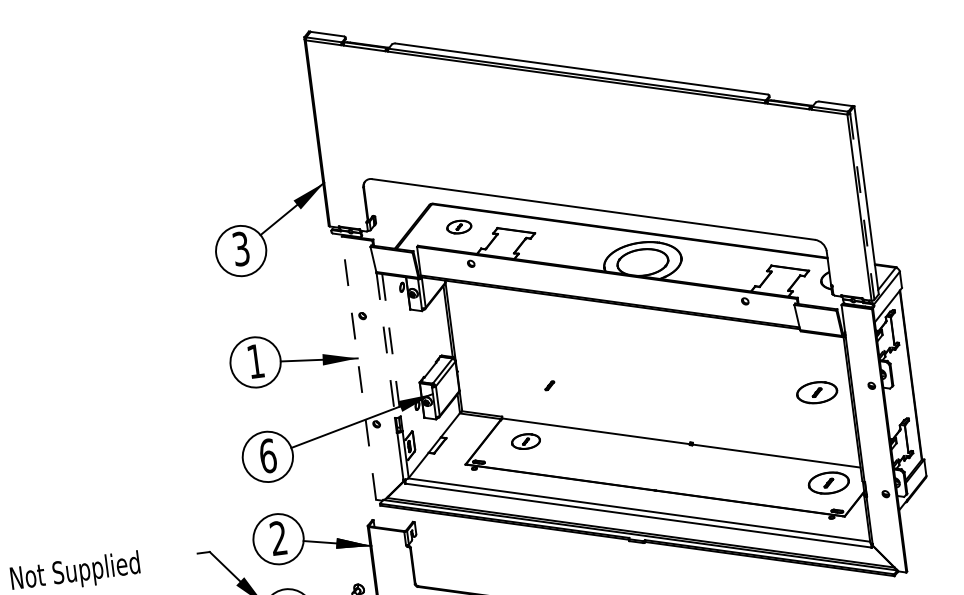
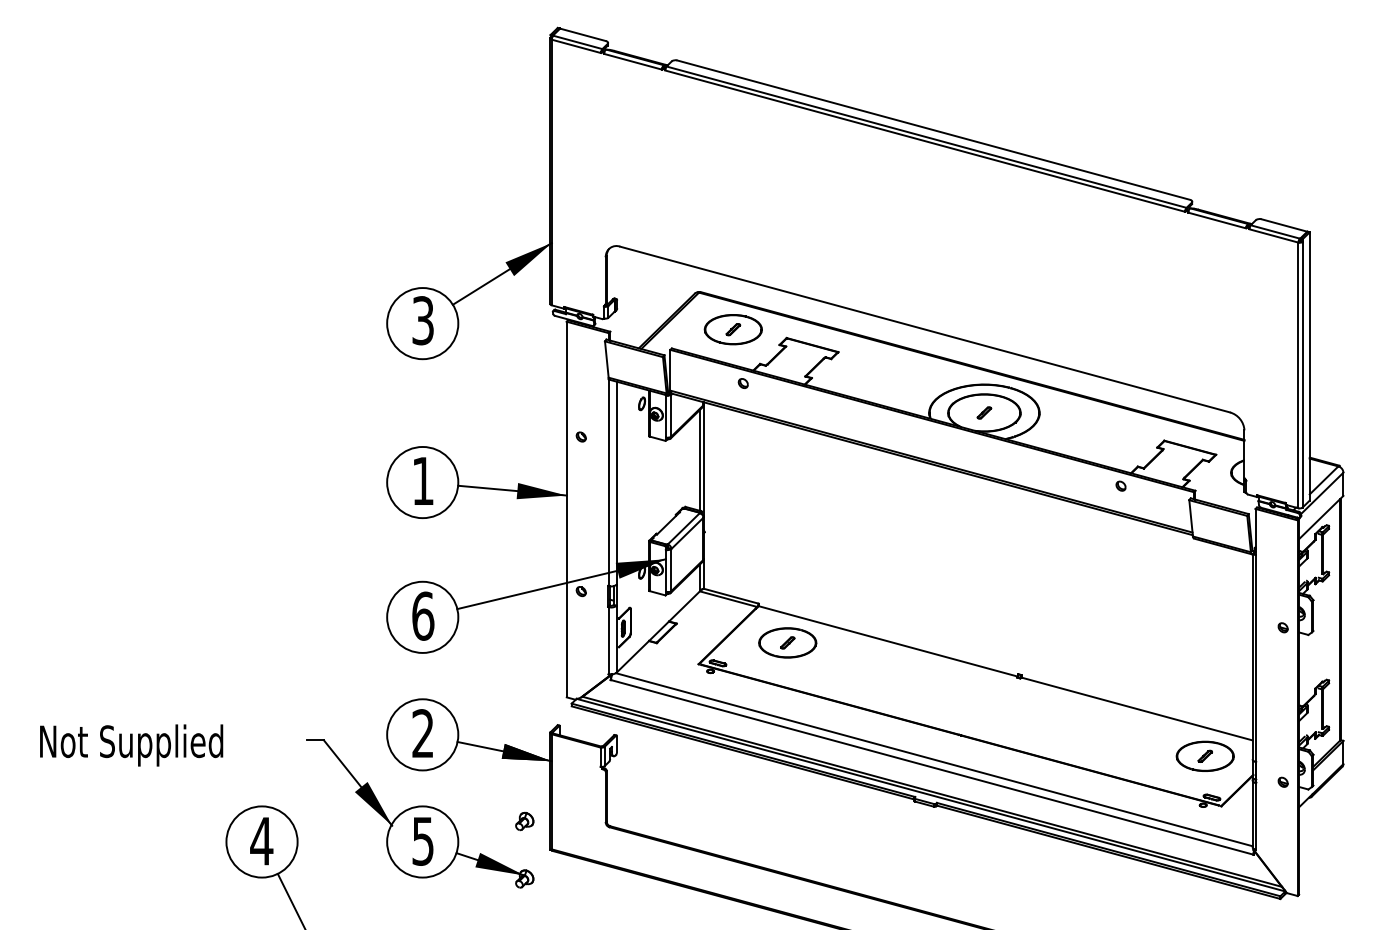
line: (862, 206) -> (1302, 374), dashed -> solid
part: (458, 226) -> (732, 329), size x1.67
line: (391, 345) -> (616, 483), dashed -> solid
line: (385, 346) -> (608, 483), dashed -> solid
line: (358, 368) -> (566, 509), dashed -> solid
part: (549, 385) -> (984, 412), moved
part: (816, 392) -> (1204, 626), removed
part: (525, 441) -> (787, 642), size x1.43

